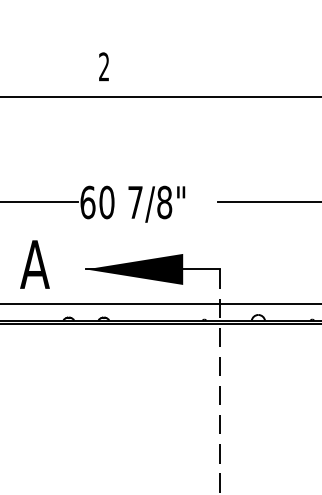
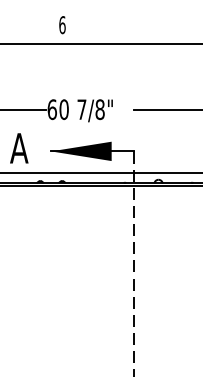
text: (104, 67) -> (62, 25), 2 -> 6

